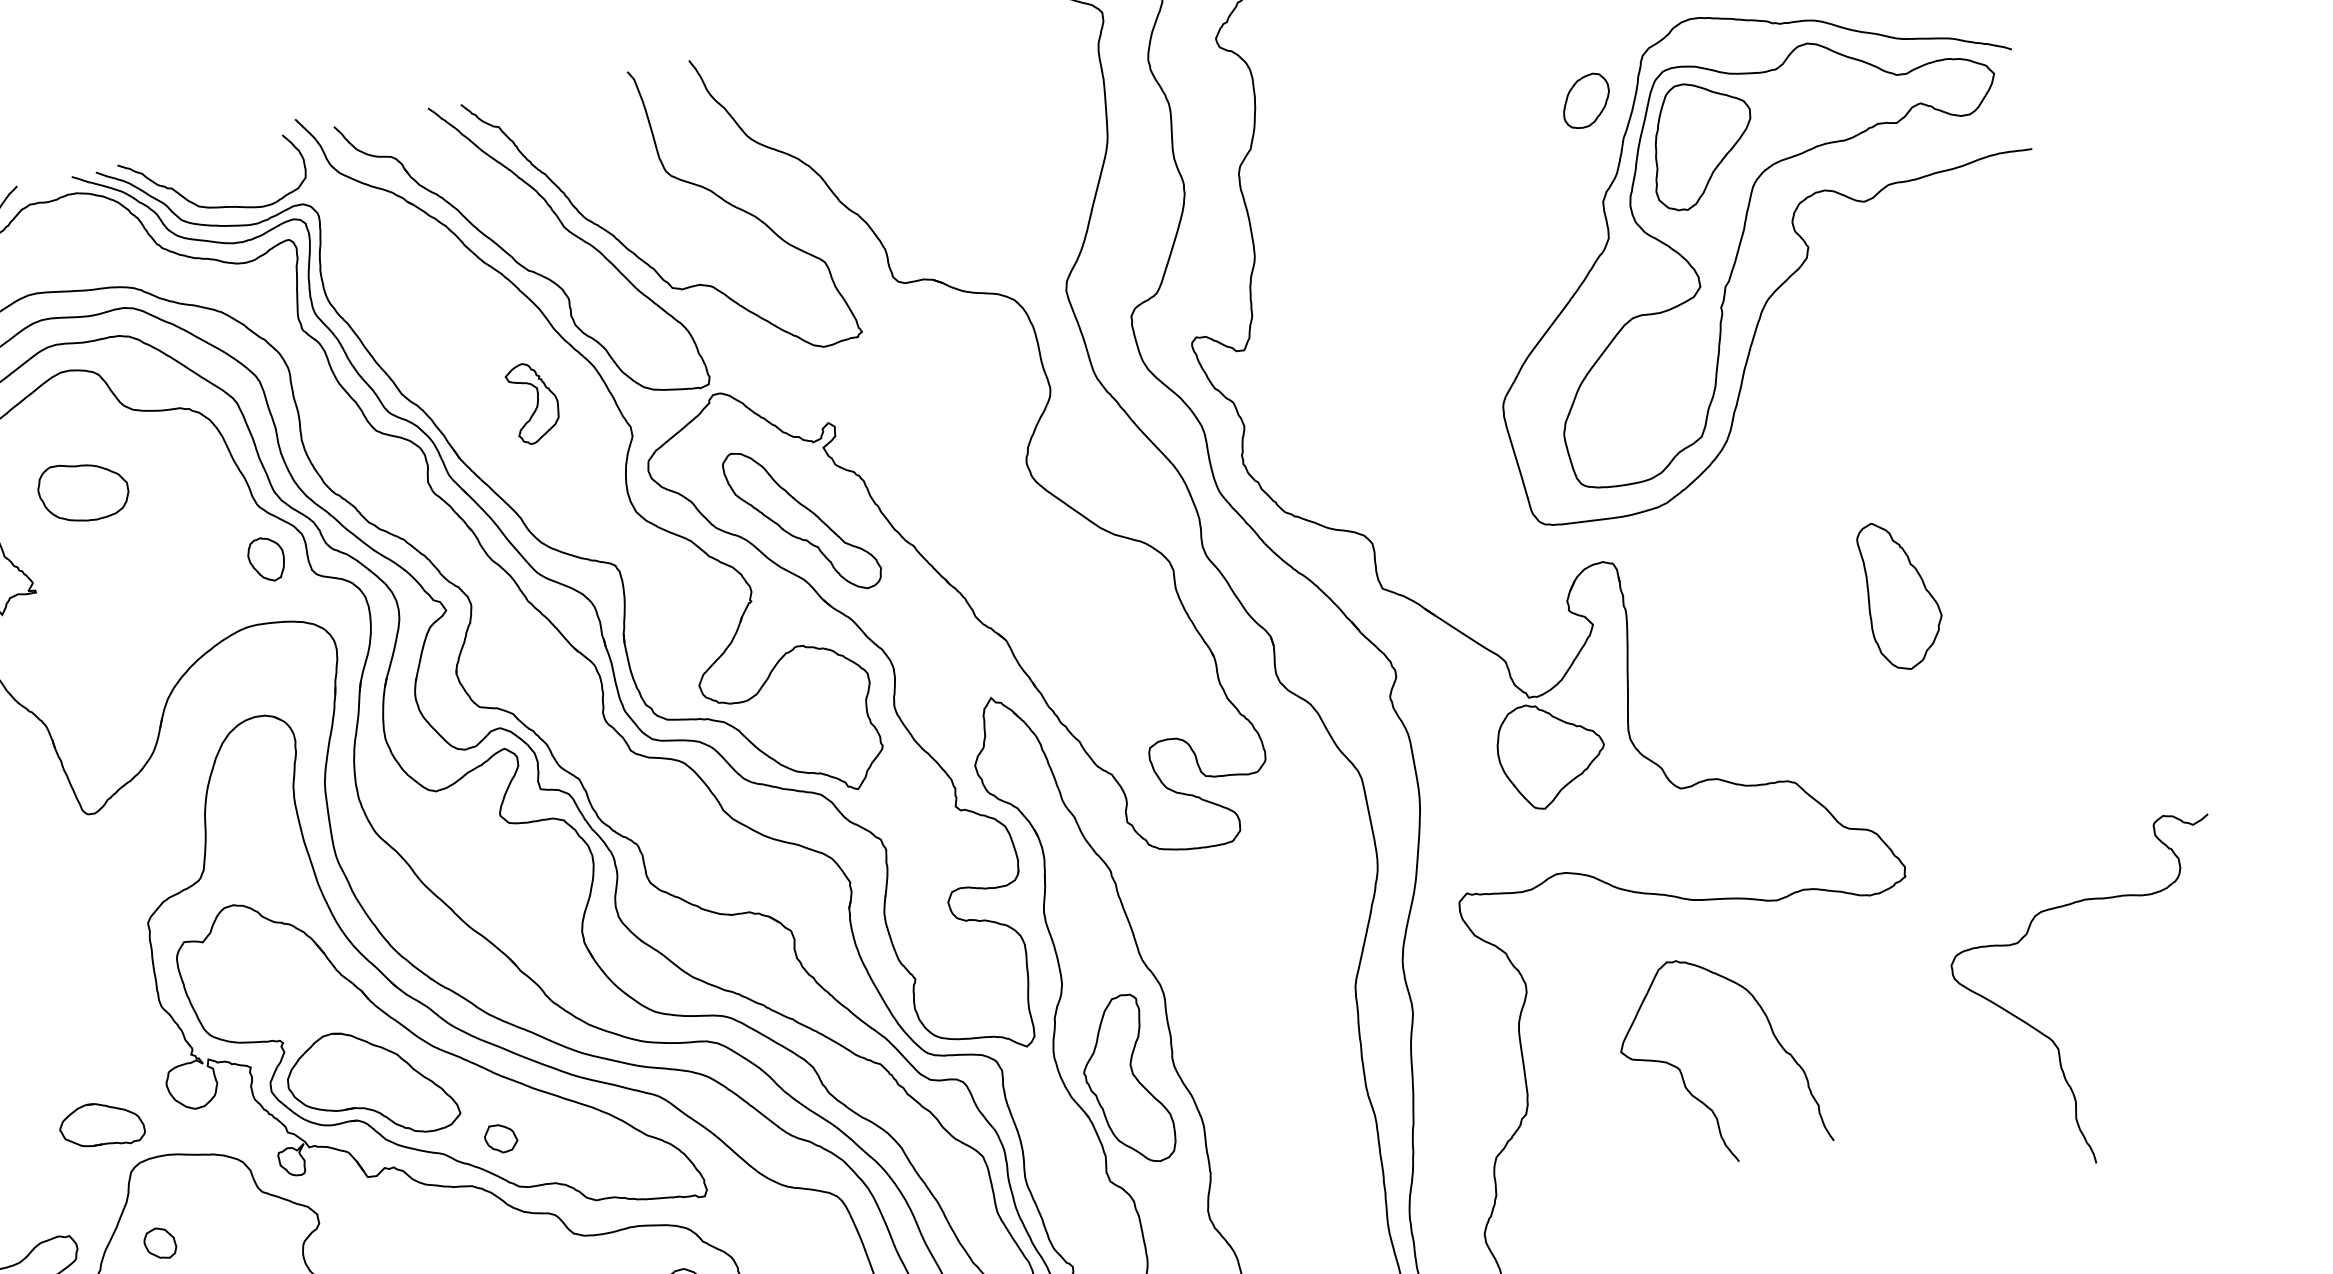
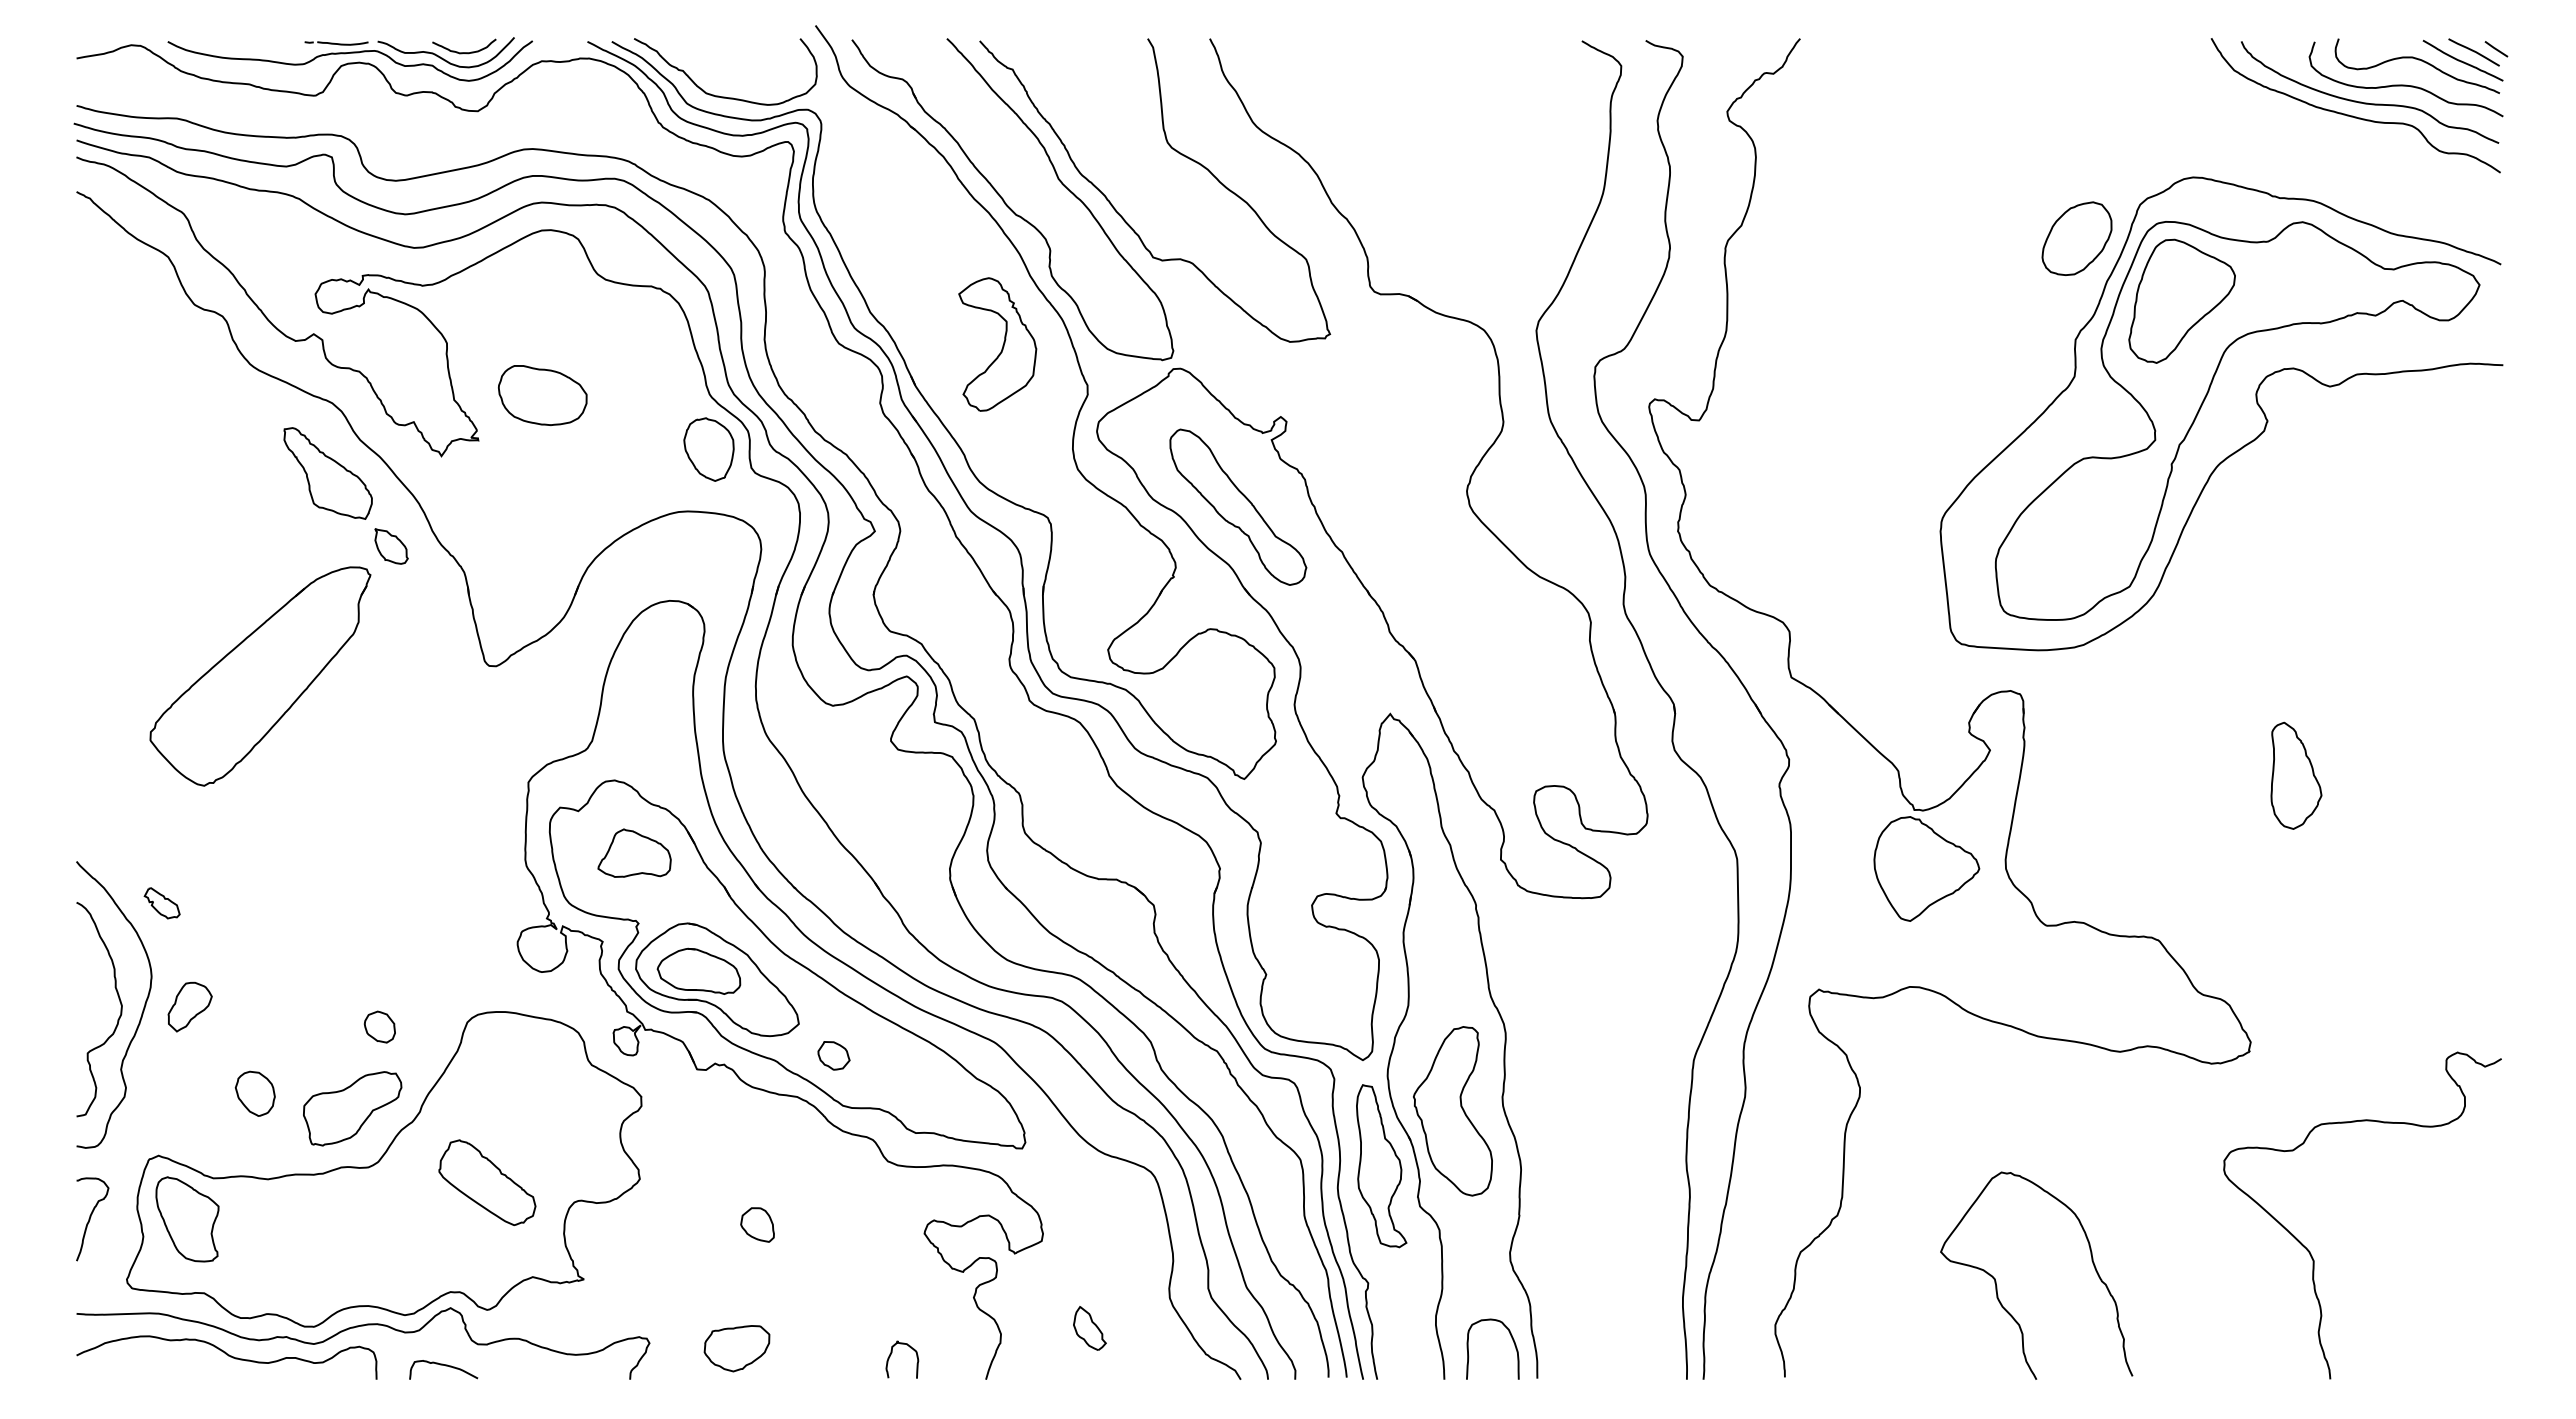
part: (1585, 100) -> (2076, 238), size x1.43
part: (533, 402) -> (997, 344), size x1.67
part: (83, 491) -> (542, 395), moved
part: (266, 559) -> (708, 449), size x1.43
part: (1901, 593) -> (2296, 775), size x0.71
part: (266, 973) -> (634, 852), added
curve: (2053, 1040) -> (2310, 1251), moved
curve: (1681, 1071) -> (1996, 1281), moved
part: (100, 1124) -> (698, 970), moved
part: (1064, 1148) -> (1381, 1166), added
part: (159, 1243) -> (379, 1026), moved

